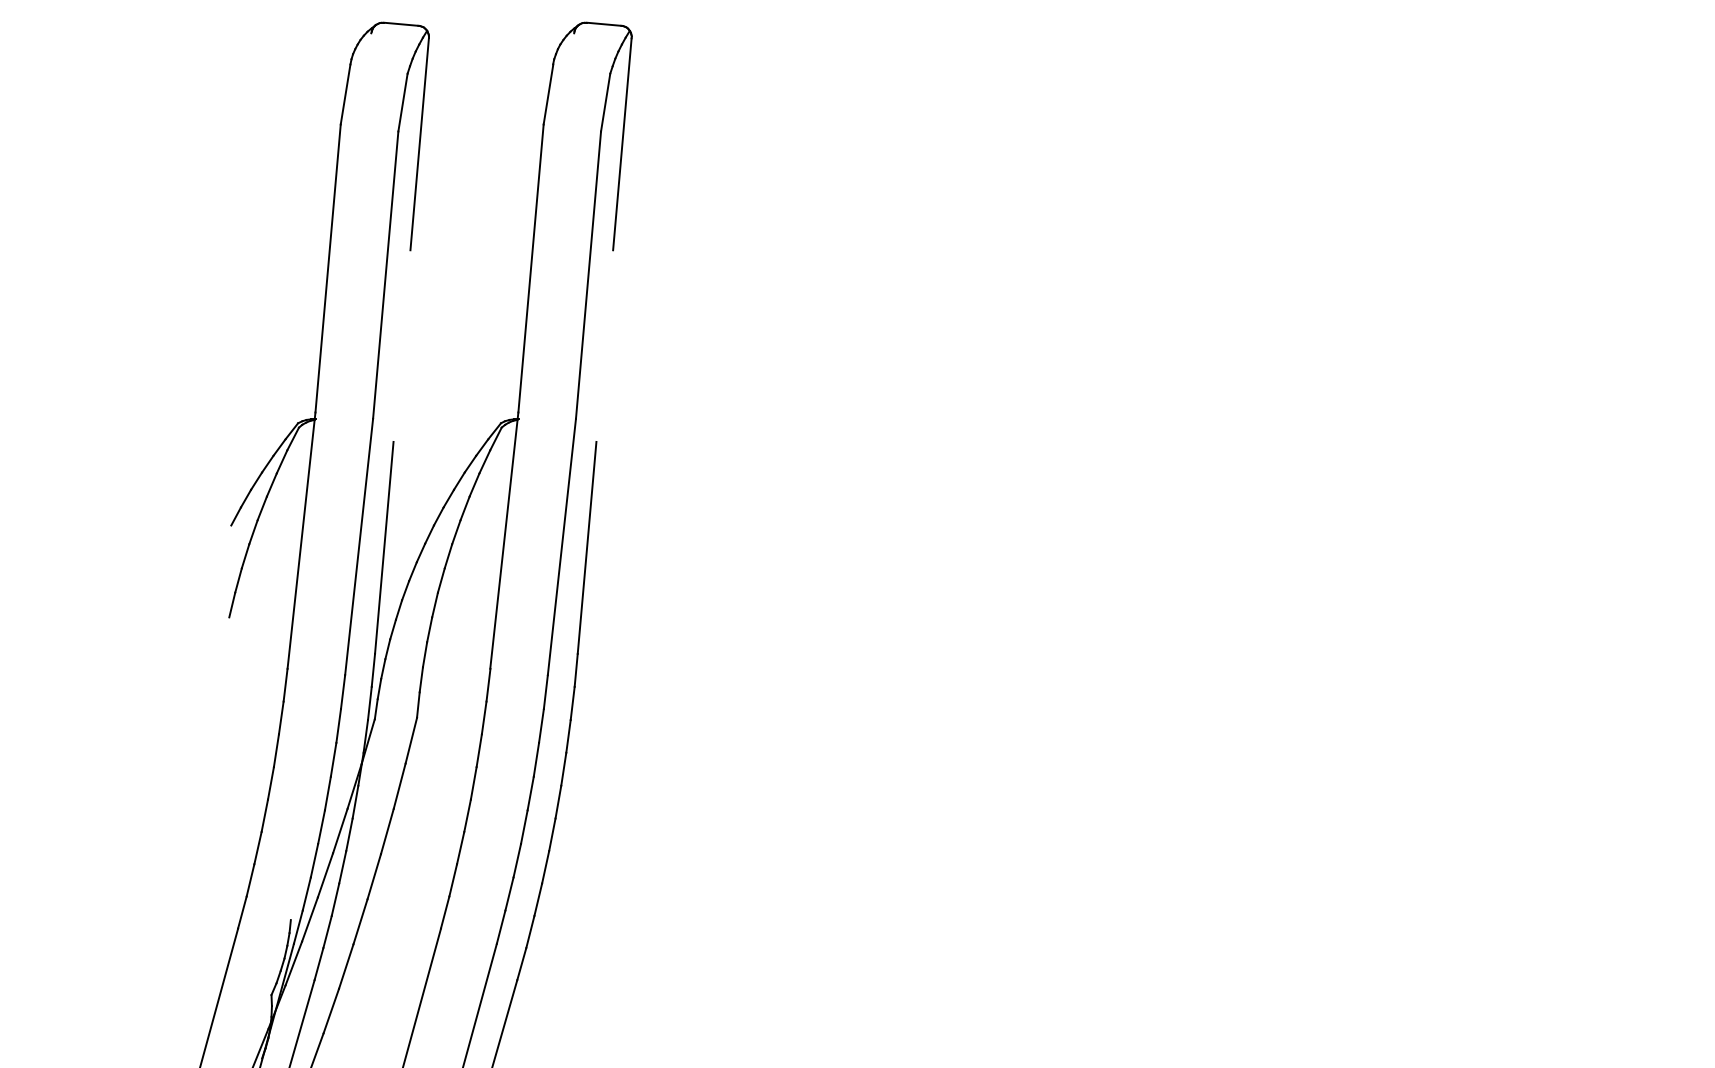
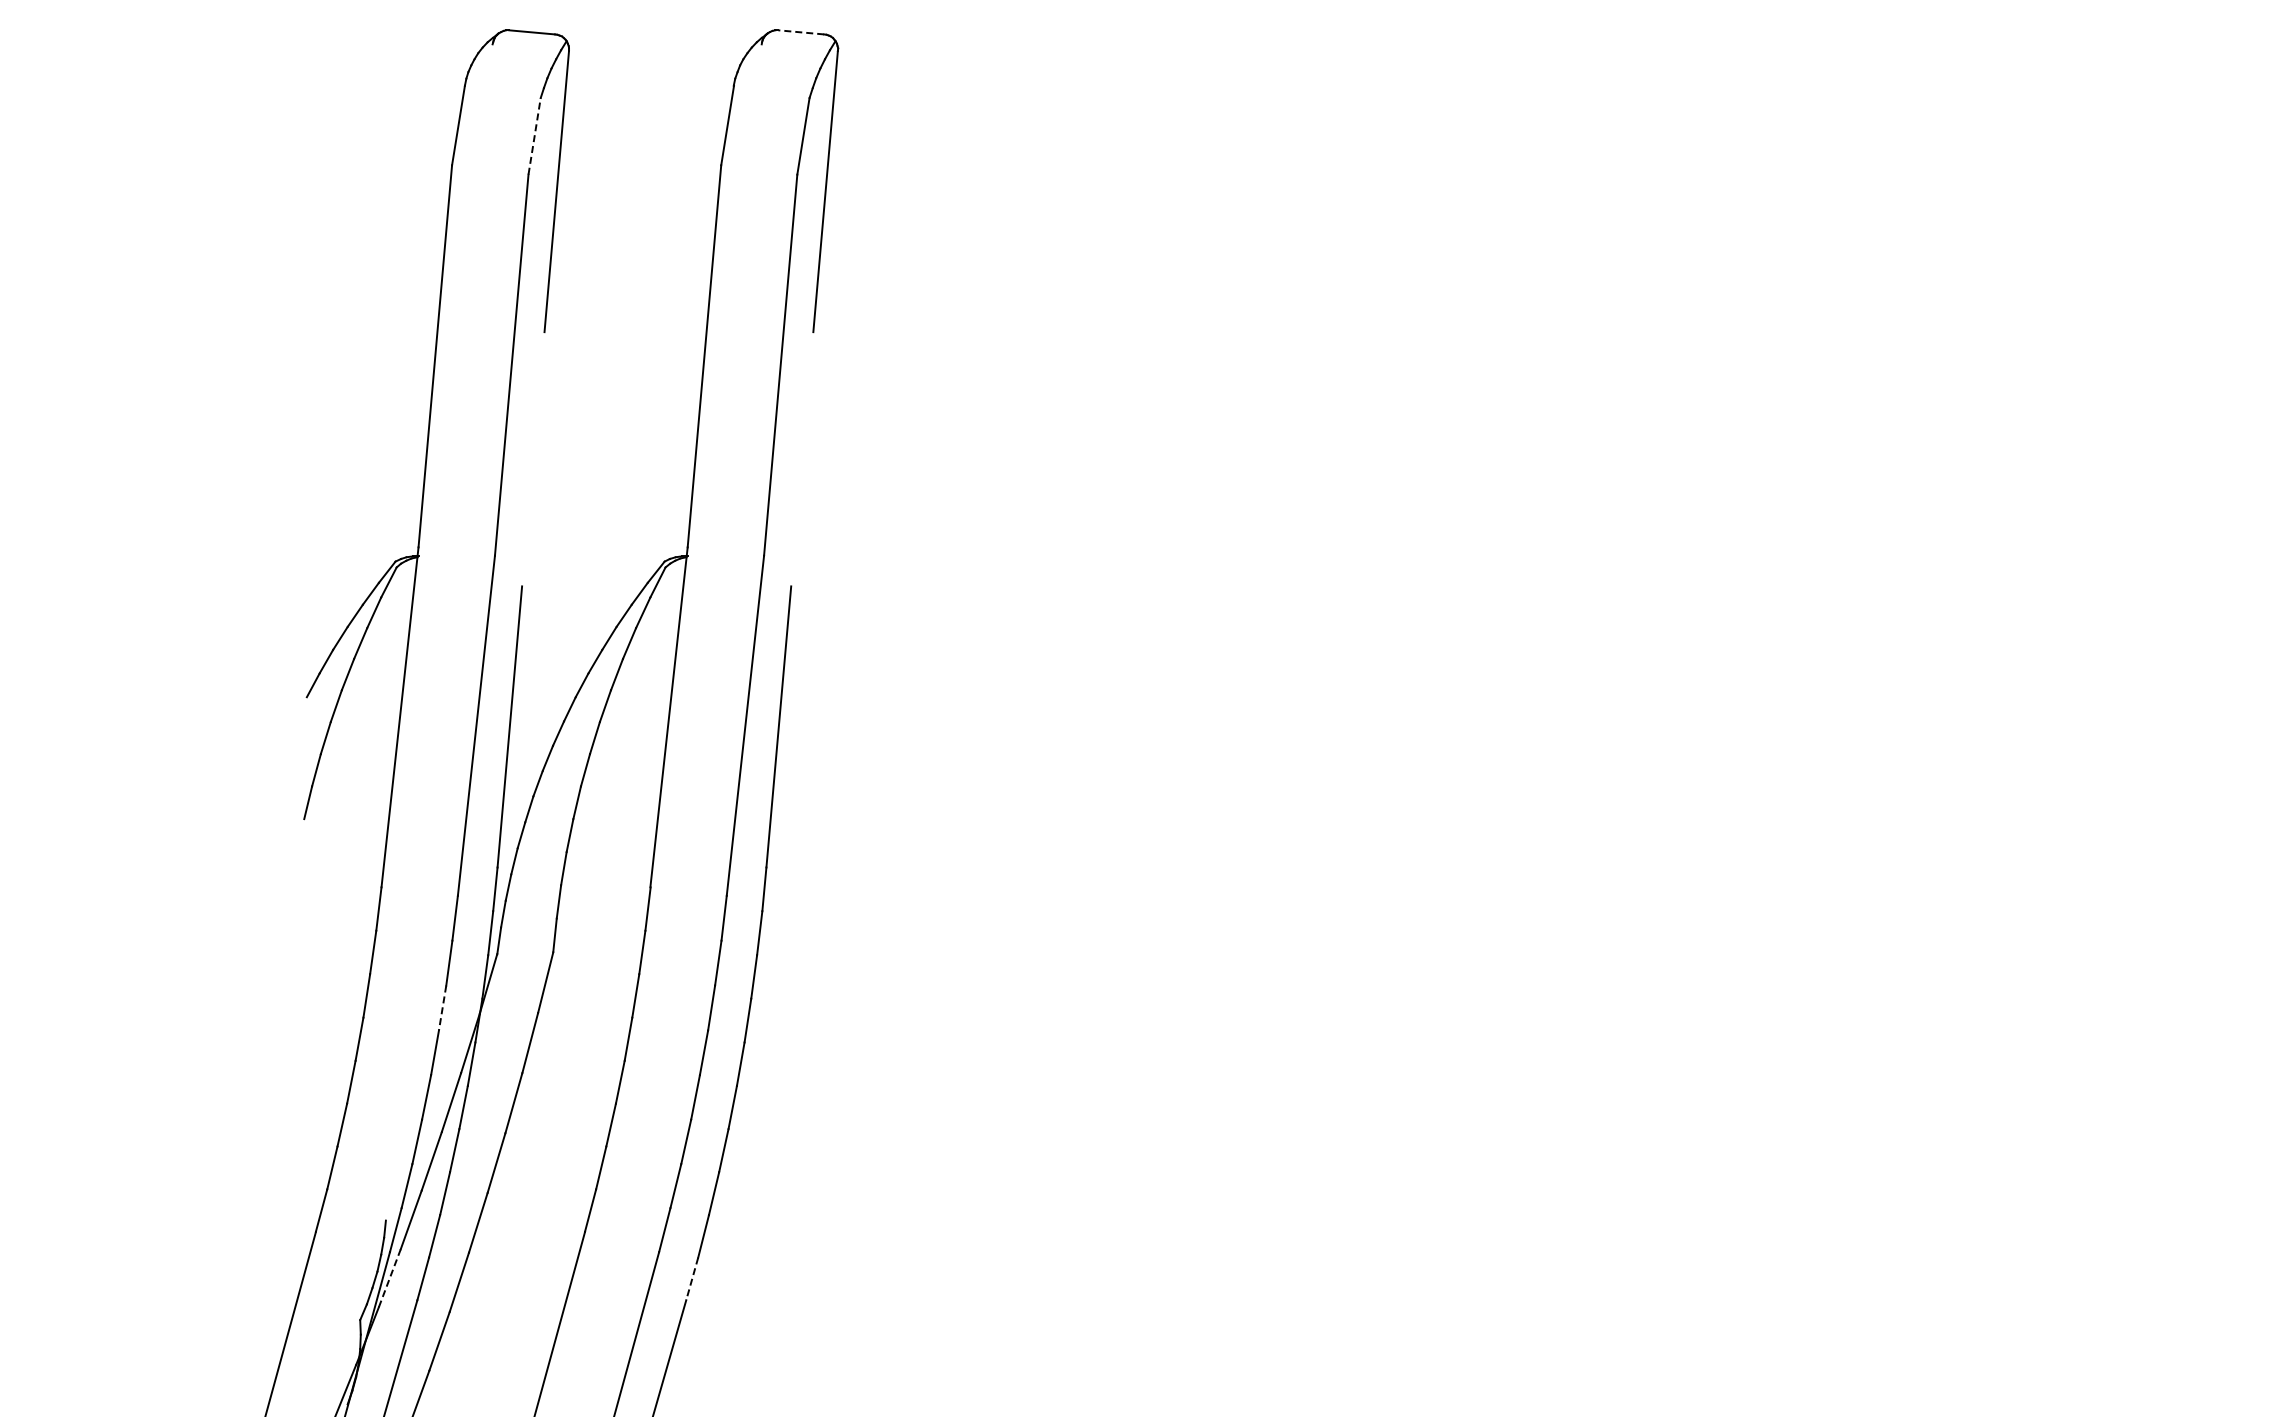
line: (604, 24) -> (801, 32), solid -> dashed
line: (402, 102) -> (534, 136), solid -> dashed
line: (333, 760) -> (442, 1008), solid -> dashed
line: (293, 963) -> (389, 1278), solid -> dashed
line: (522, 964) -> (692, 1279), solid -> dashed

